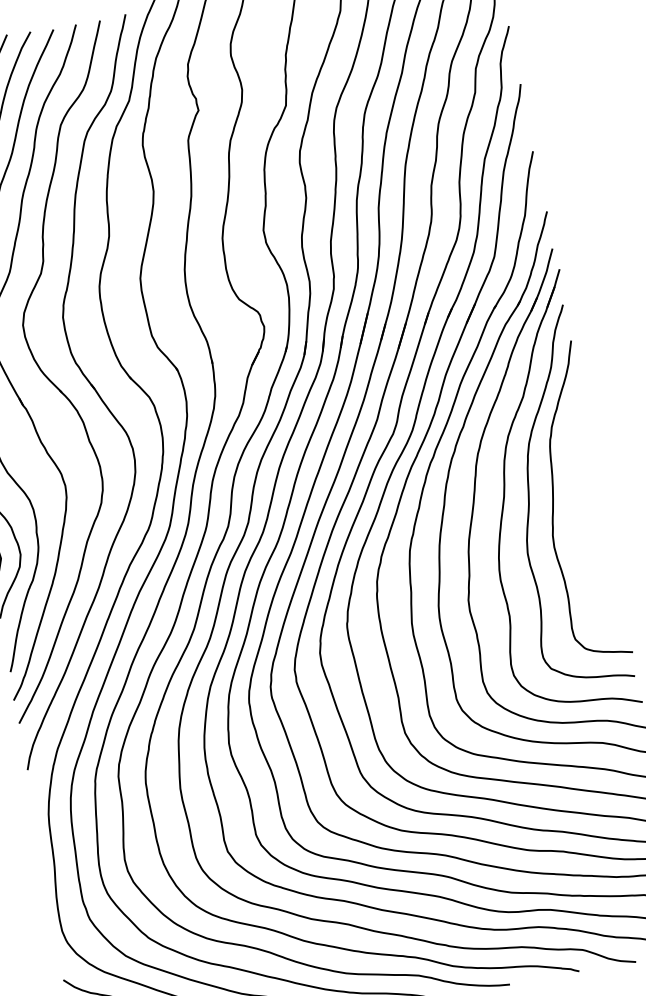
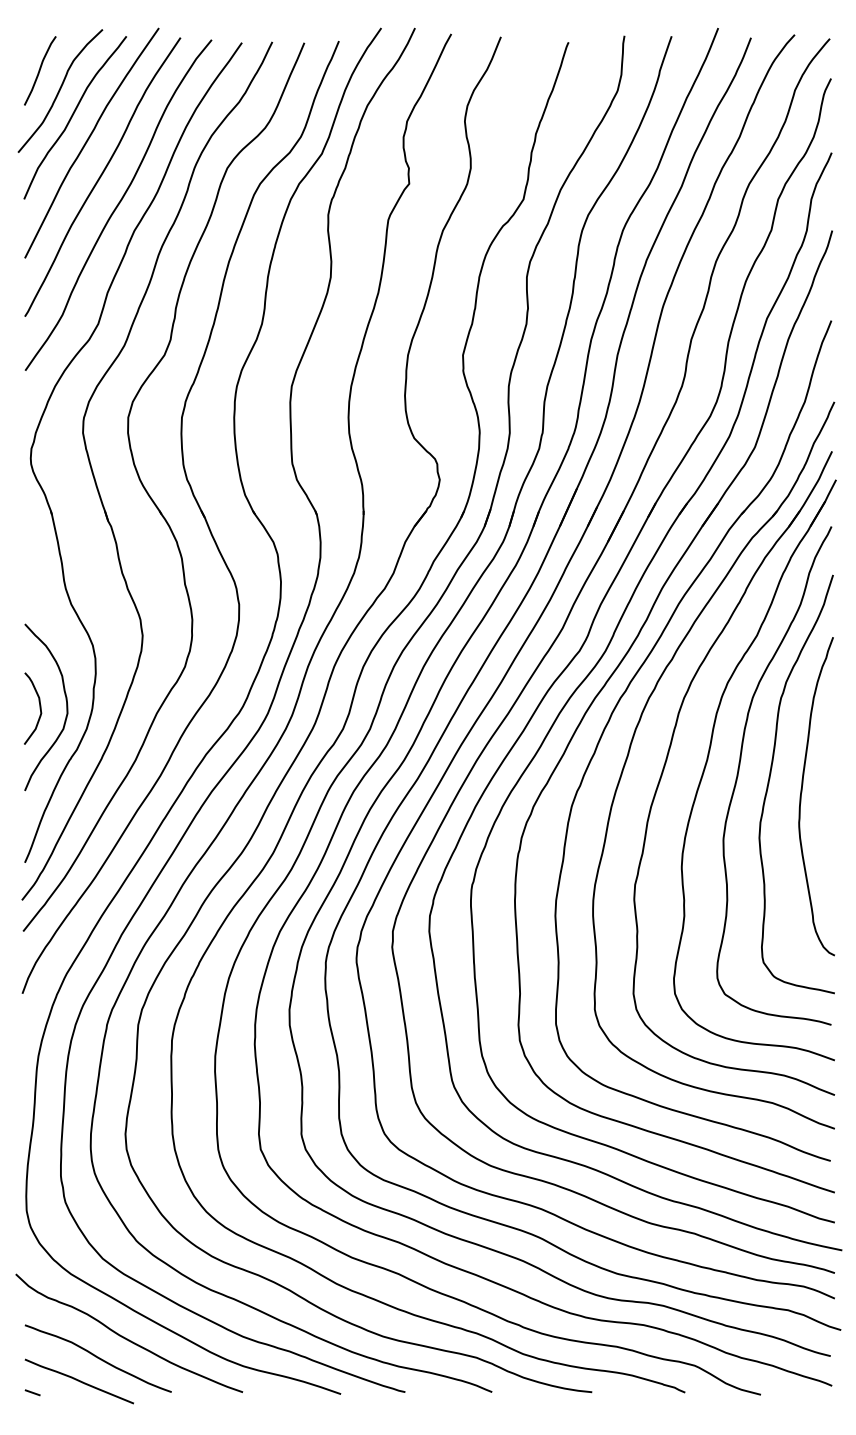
curve: (579, 507) -> (802, 792), added

